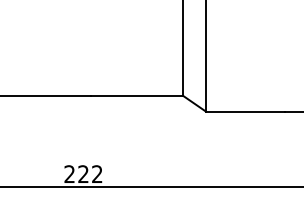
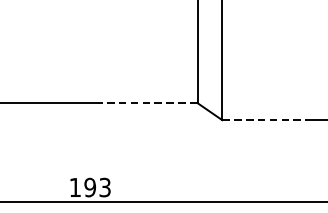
line: (136, 95) -> (147, 102), solid -> dashed
line: (246, 111) -> (265, 119), solid -> dashed
text: (83, 174) -> (90, 187), 222 -> 193

